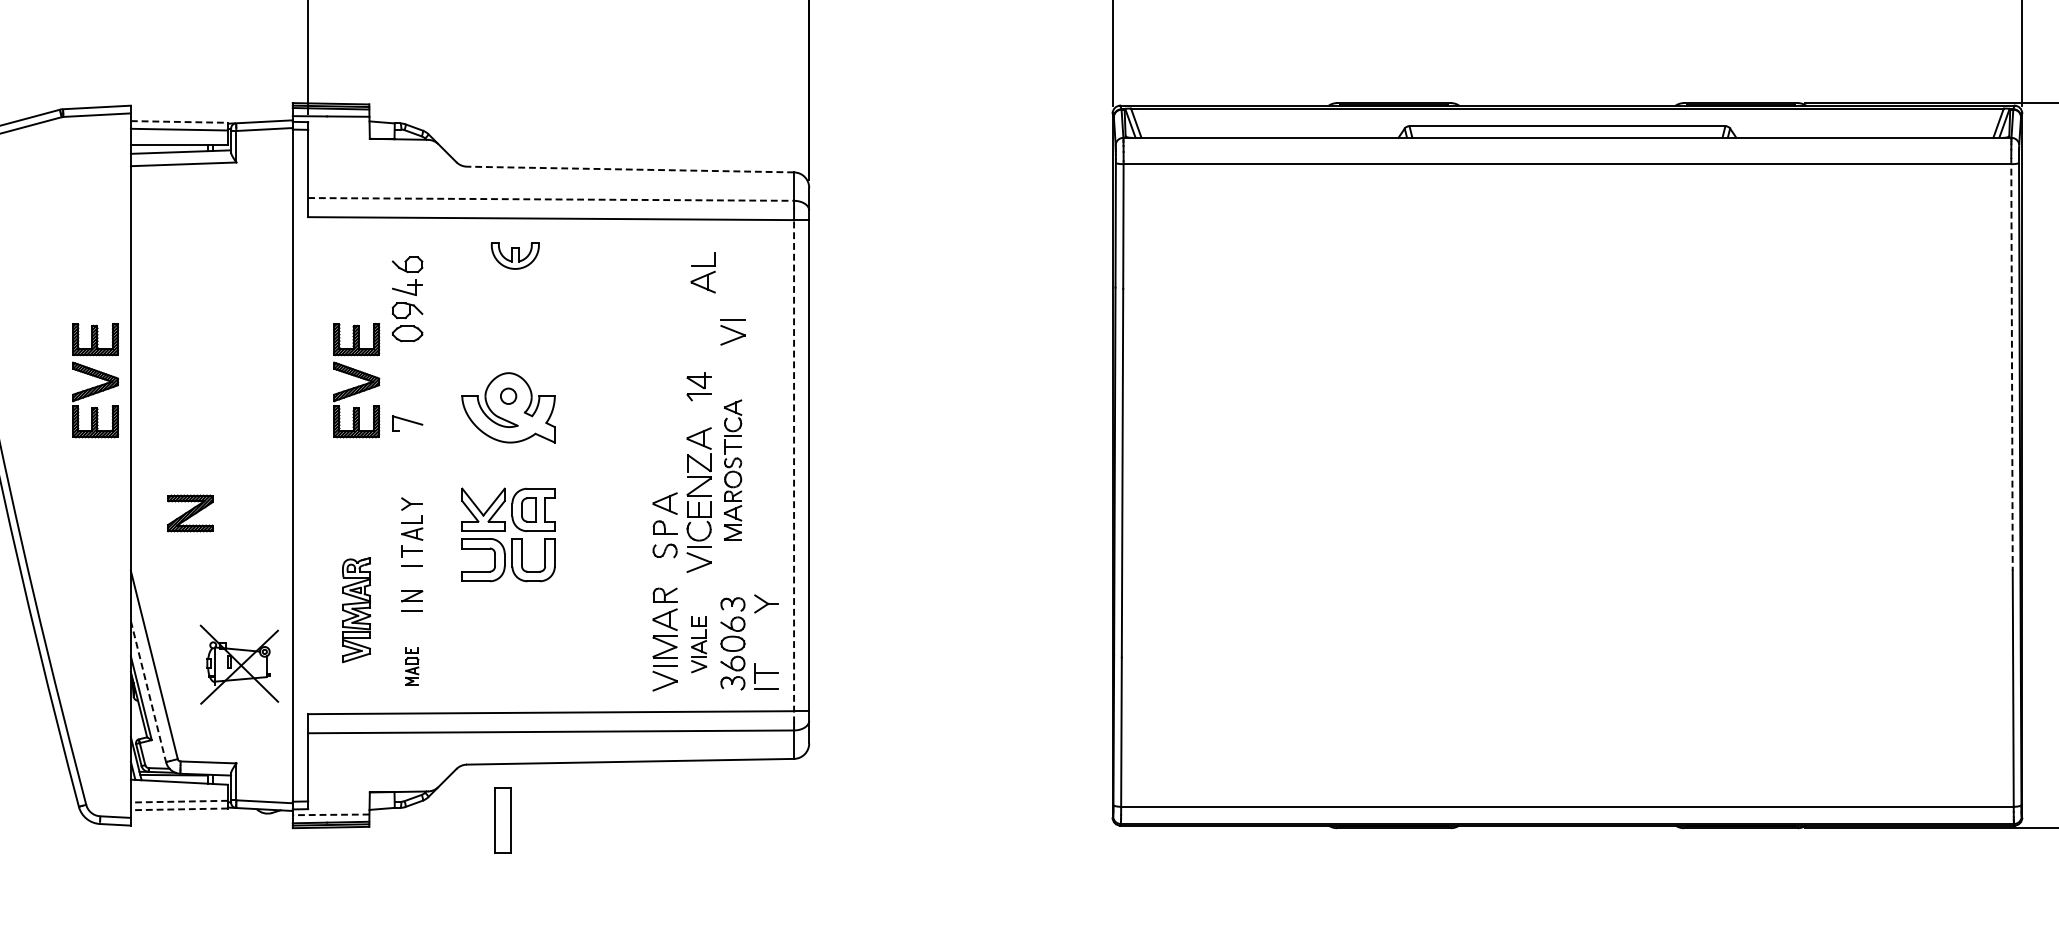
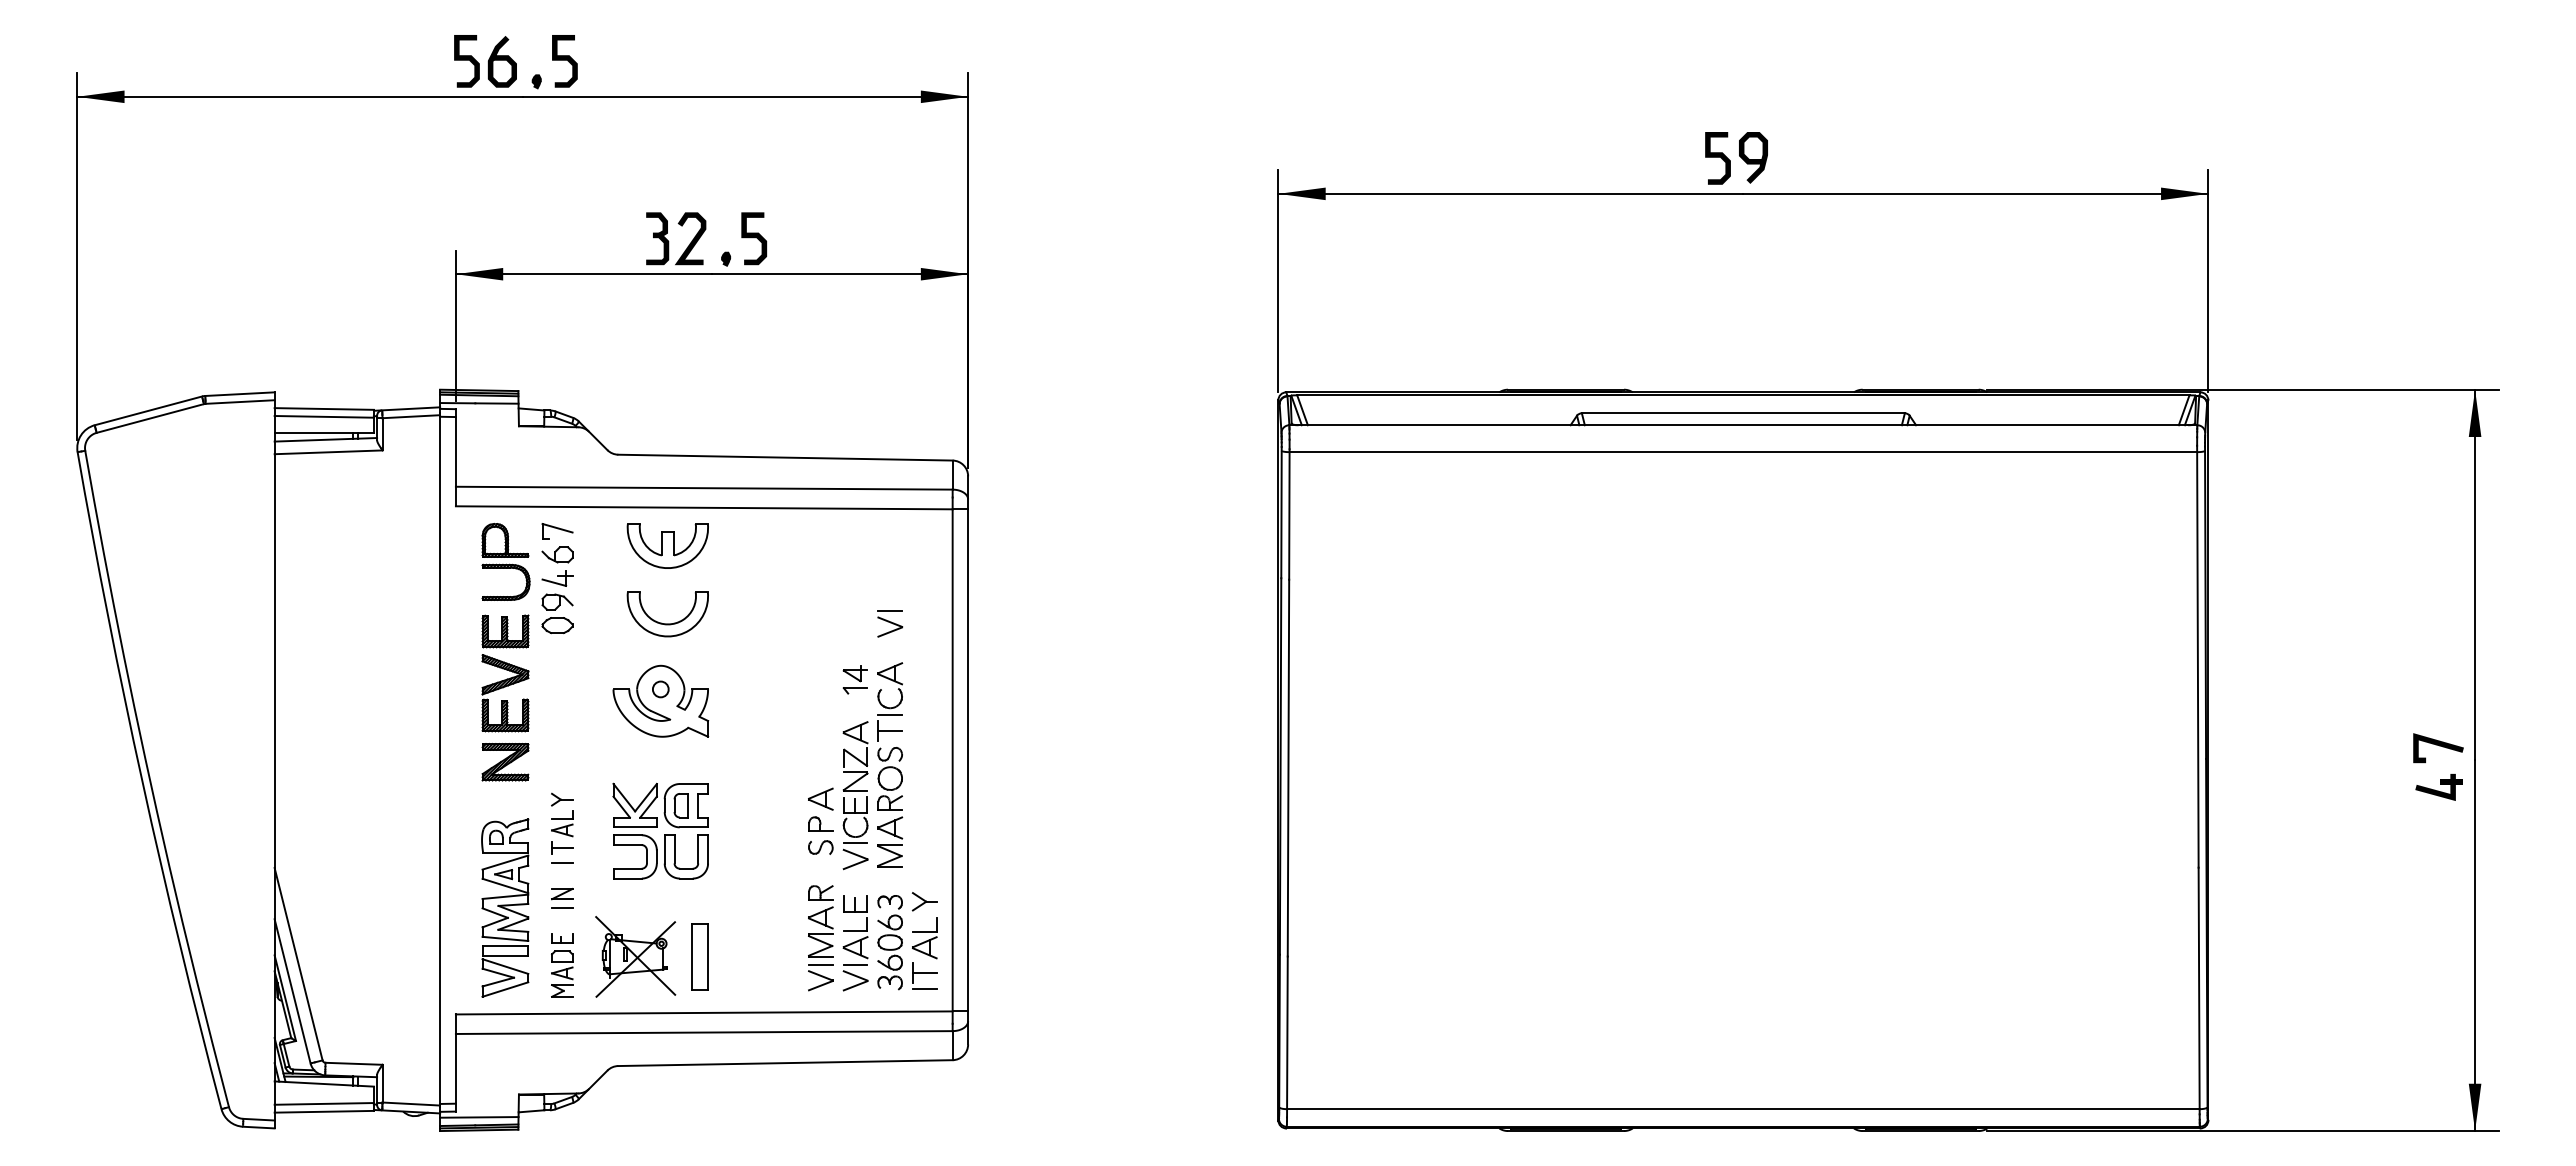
line: (179, 121) -> (324, 408), dashed -> solid
line: (629, 169) -> (784, 457), dashed -> solid
line: (551, 199) -> (704, 488), dashed -> solid
part: (515, 255) -> (667, 545), size x1.67
part: (356, 271) -> (505, 561), added
part: (702, 273) -> (924, 938), moved
part: (515, 331) -> (667, 623), added
line: (2011, 364) -> (2197, 656), dashed -> solid
part: (95, 380) -> (238, 673), removed
part: (407, 423) -> (557, 531), moved
part: (733, 469) -> (890, 764), size x1.43
line: (793, 471) -> (952, 766), dashed -> solid
part: (190, 513) -> (505, 762), moved
part: (356, 609) -> (505, 907), size x1.67
part: (699, 644) -> (855, 943), size x1.67
part: (239, 664) -> (635, 956), moved
part: (412, 666) -> (562, 965), size x1.67
line: (148, 691) -> (292, 991), dashed -> solid
line: (179, 801) -> (324, 1103), dashed -> solid
line: (179, 809) -> (324, 1111), dashed -> solid
line: (330, 814) -> (478, 1117), dashed -> solid
part: (502, 819) -> (699, 956), moved

